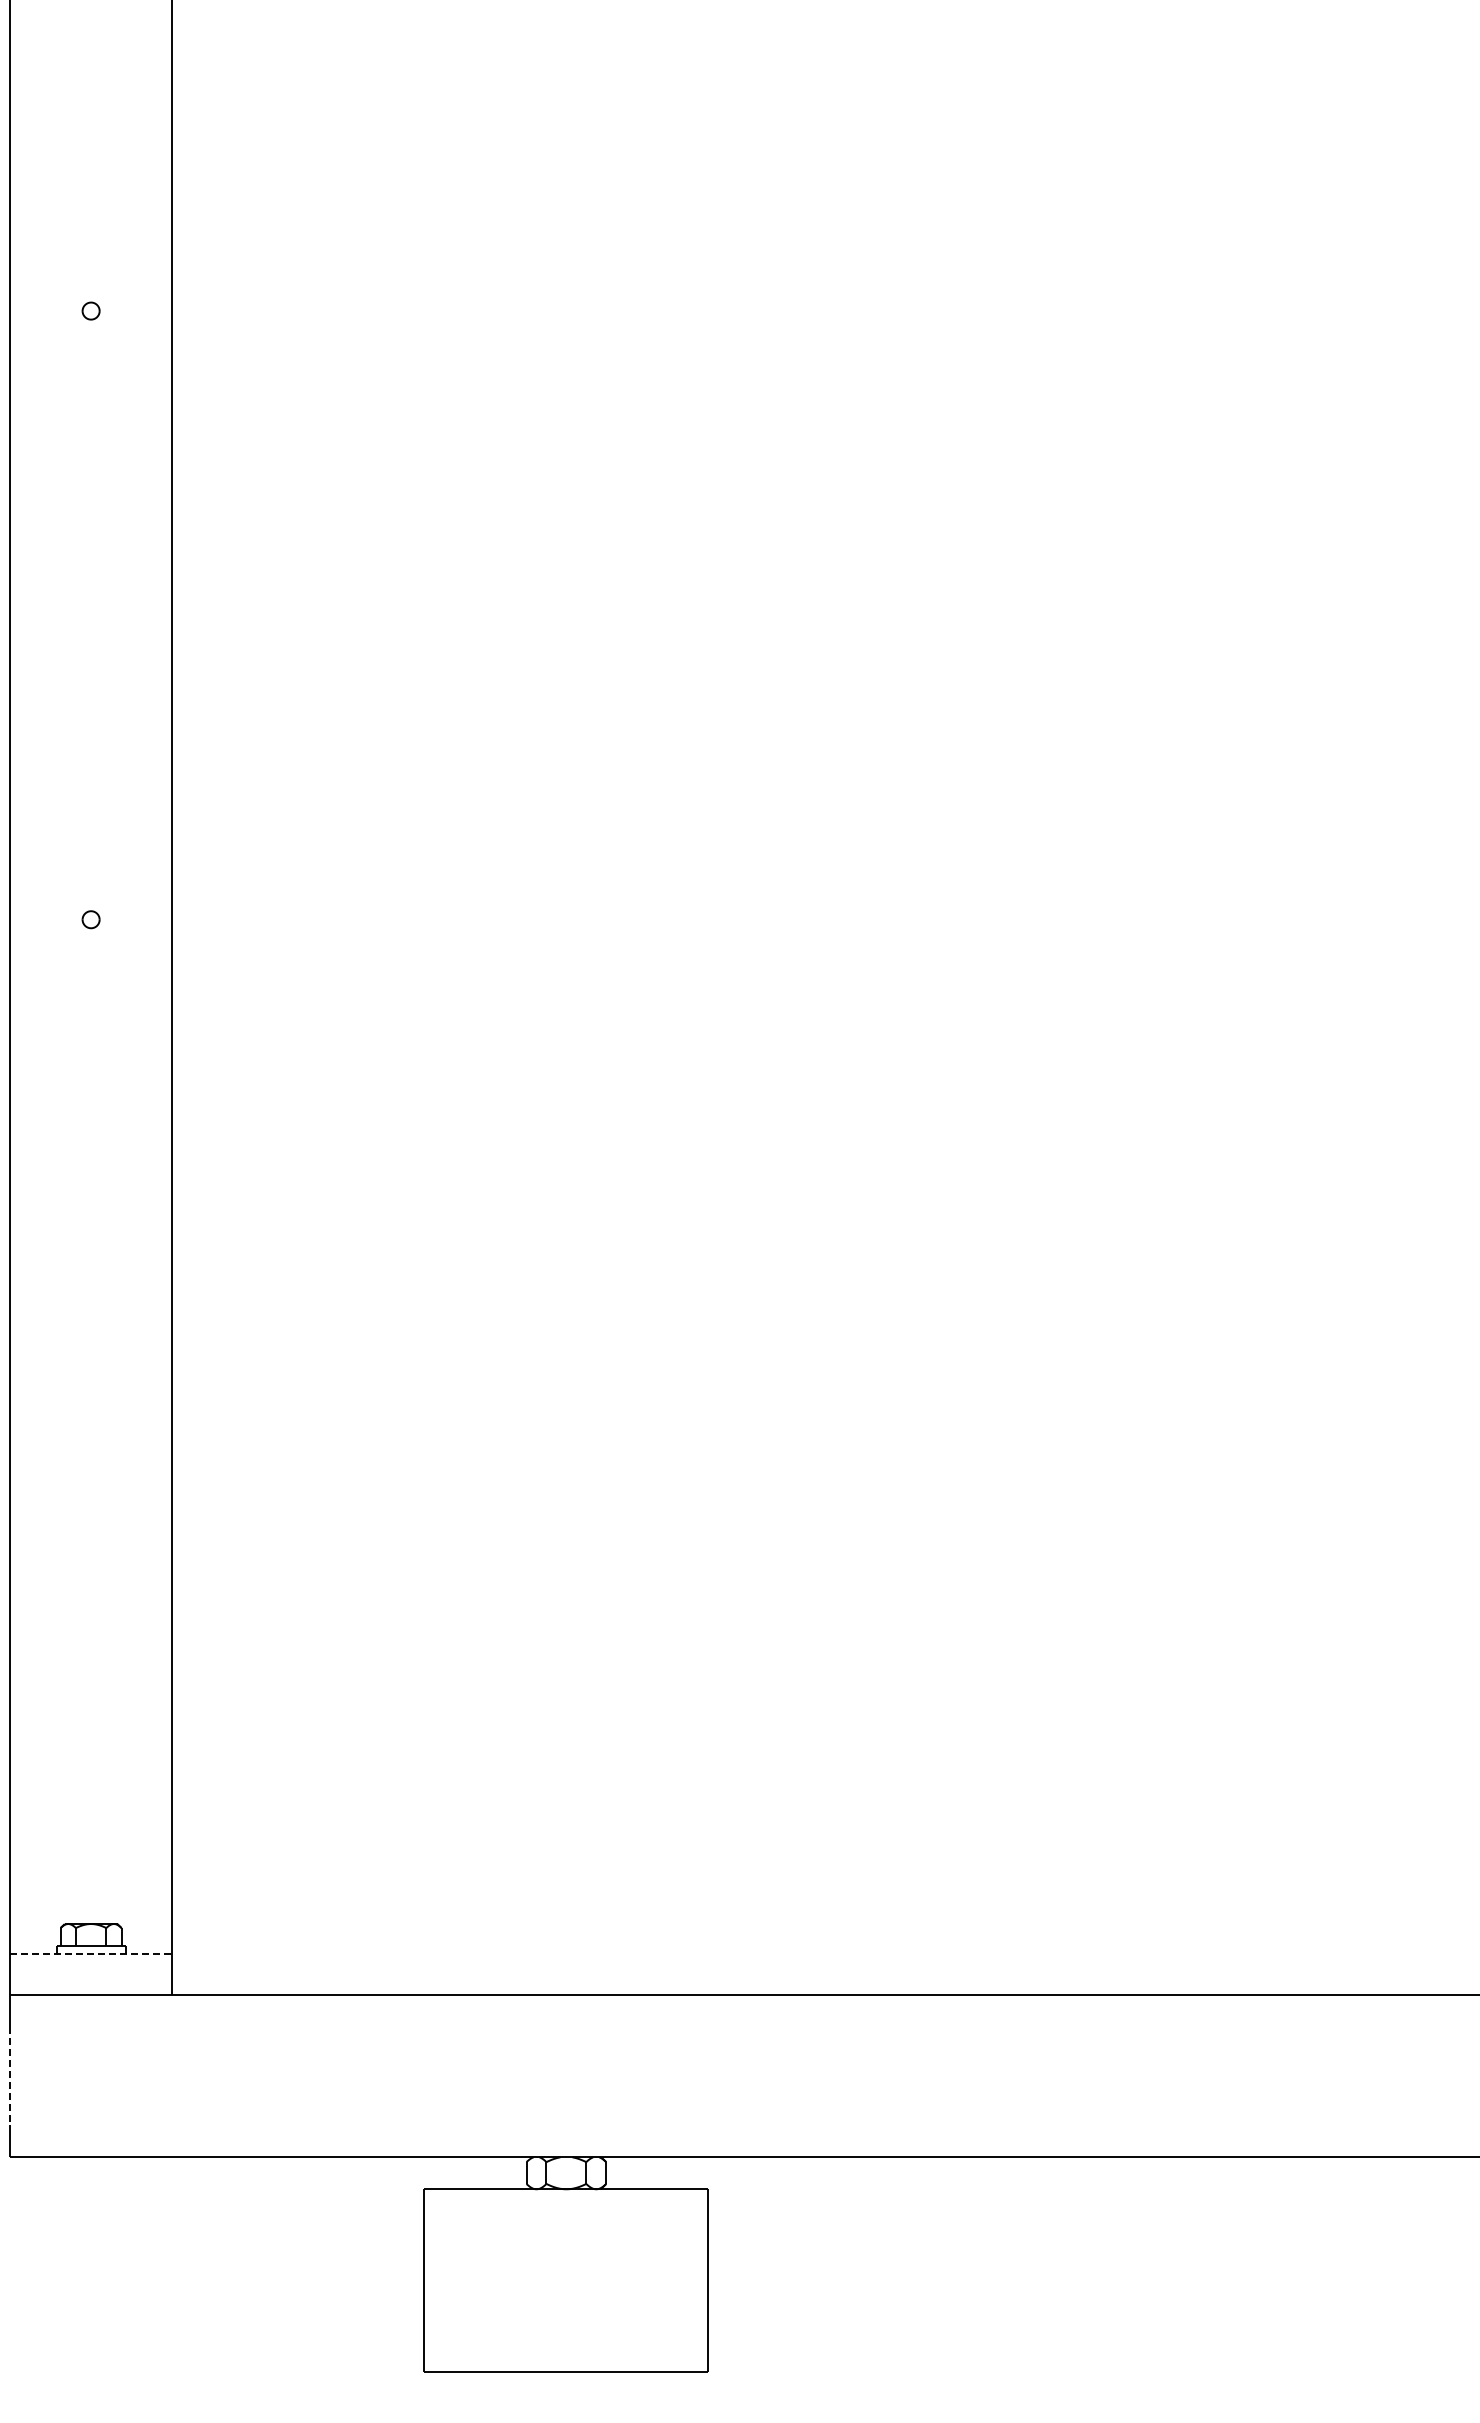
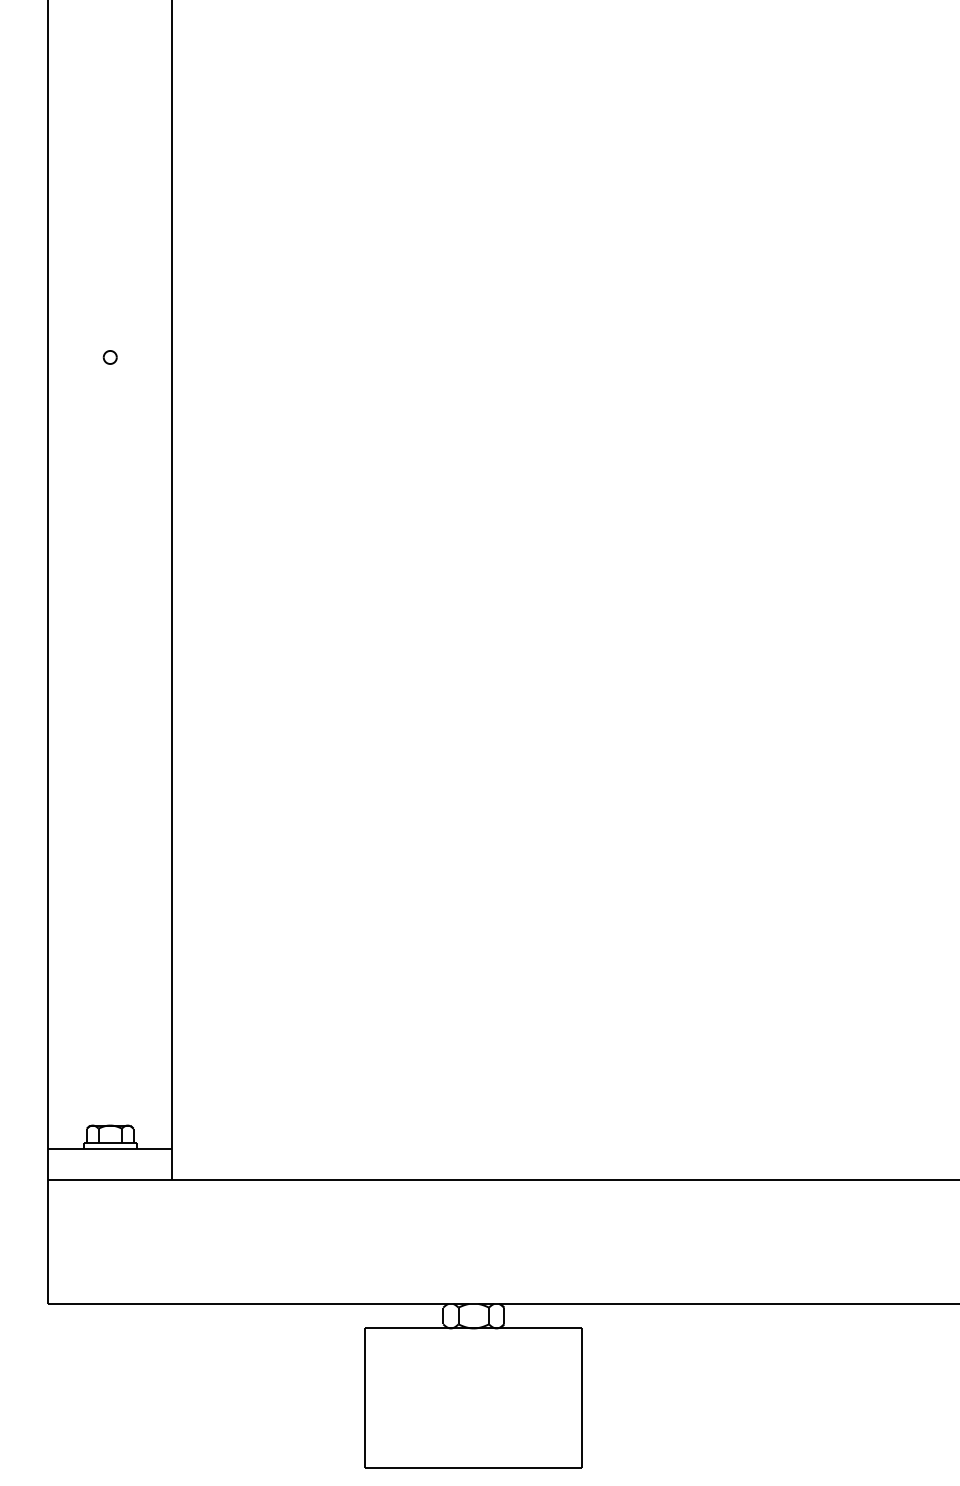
line: (91, 1954) -> (110, 1148), dashed -> solid
line: (9, 2076) -> (47, 1242), dashed -> solid

